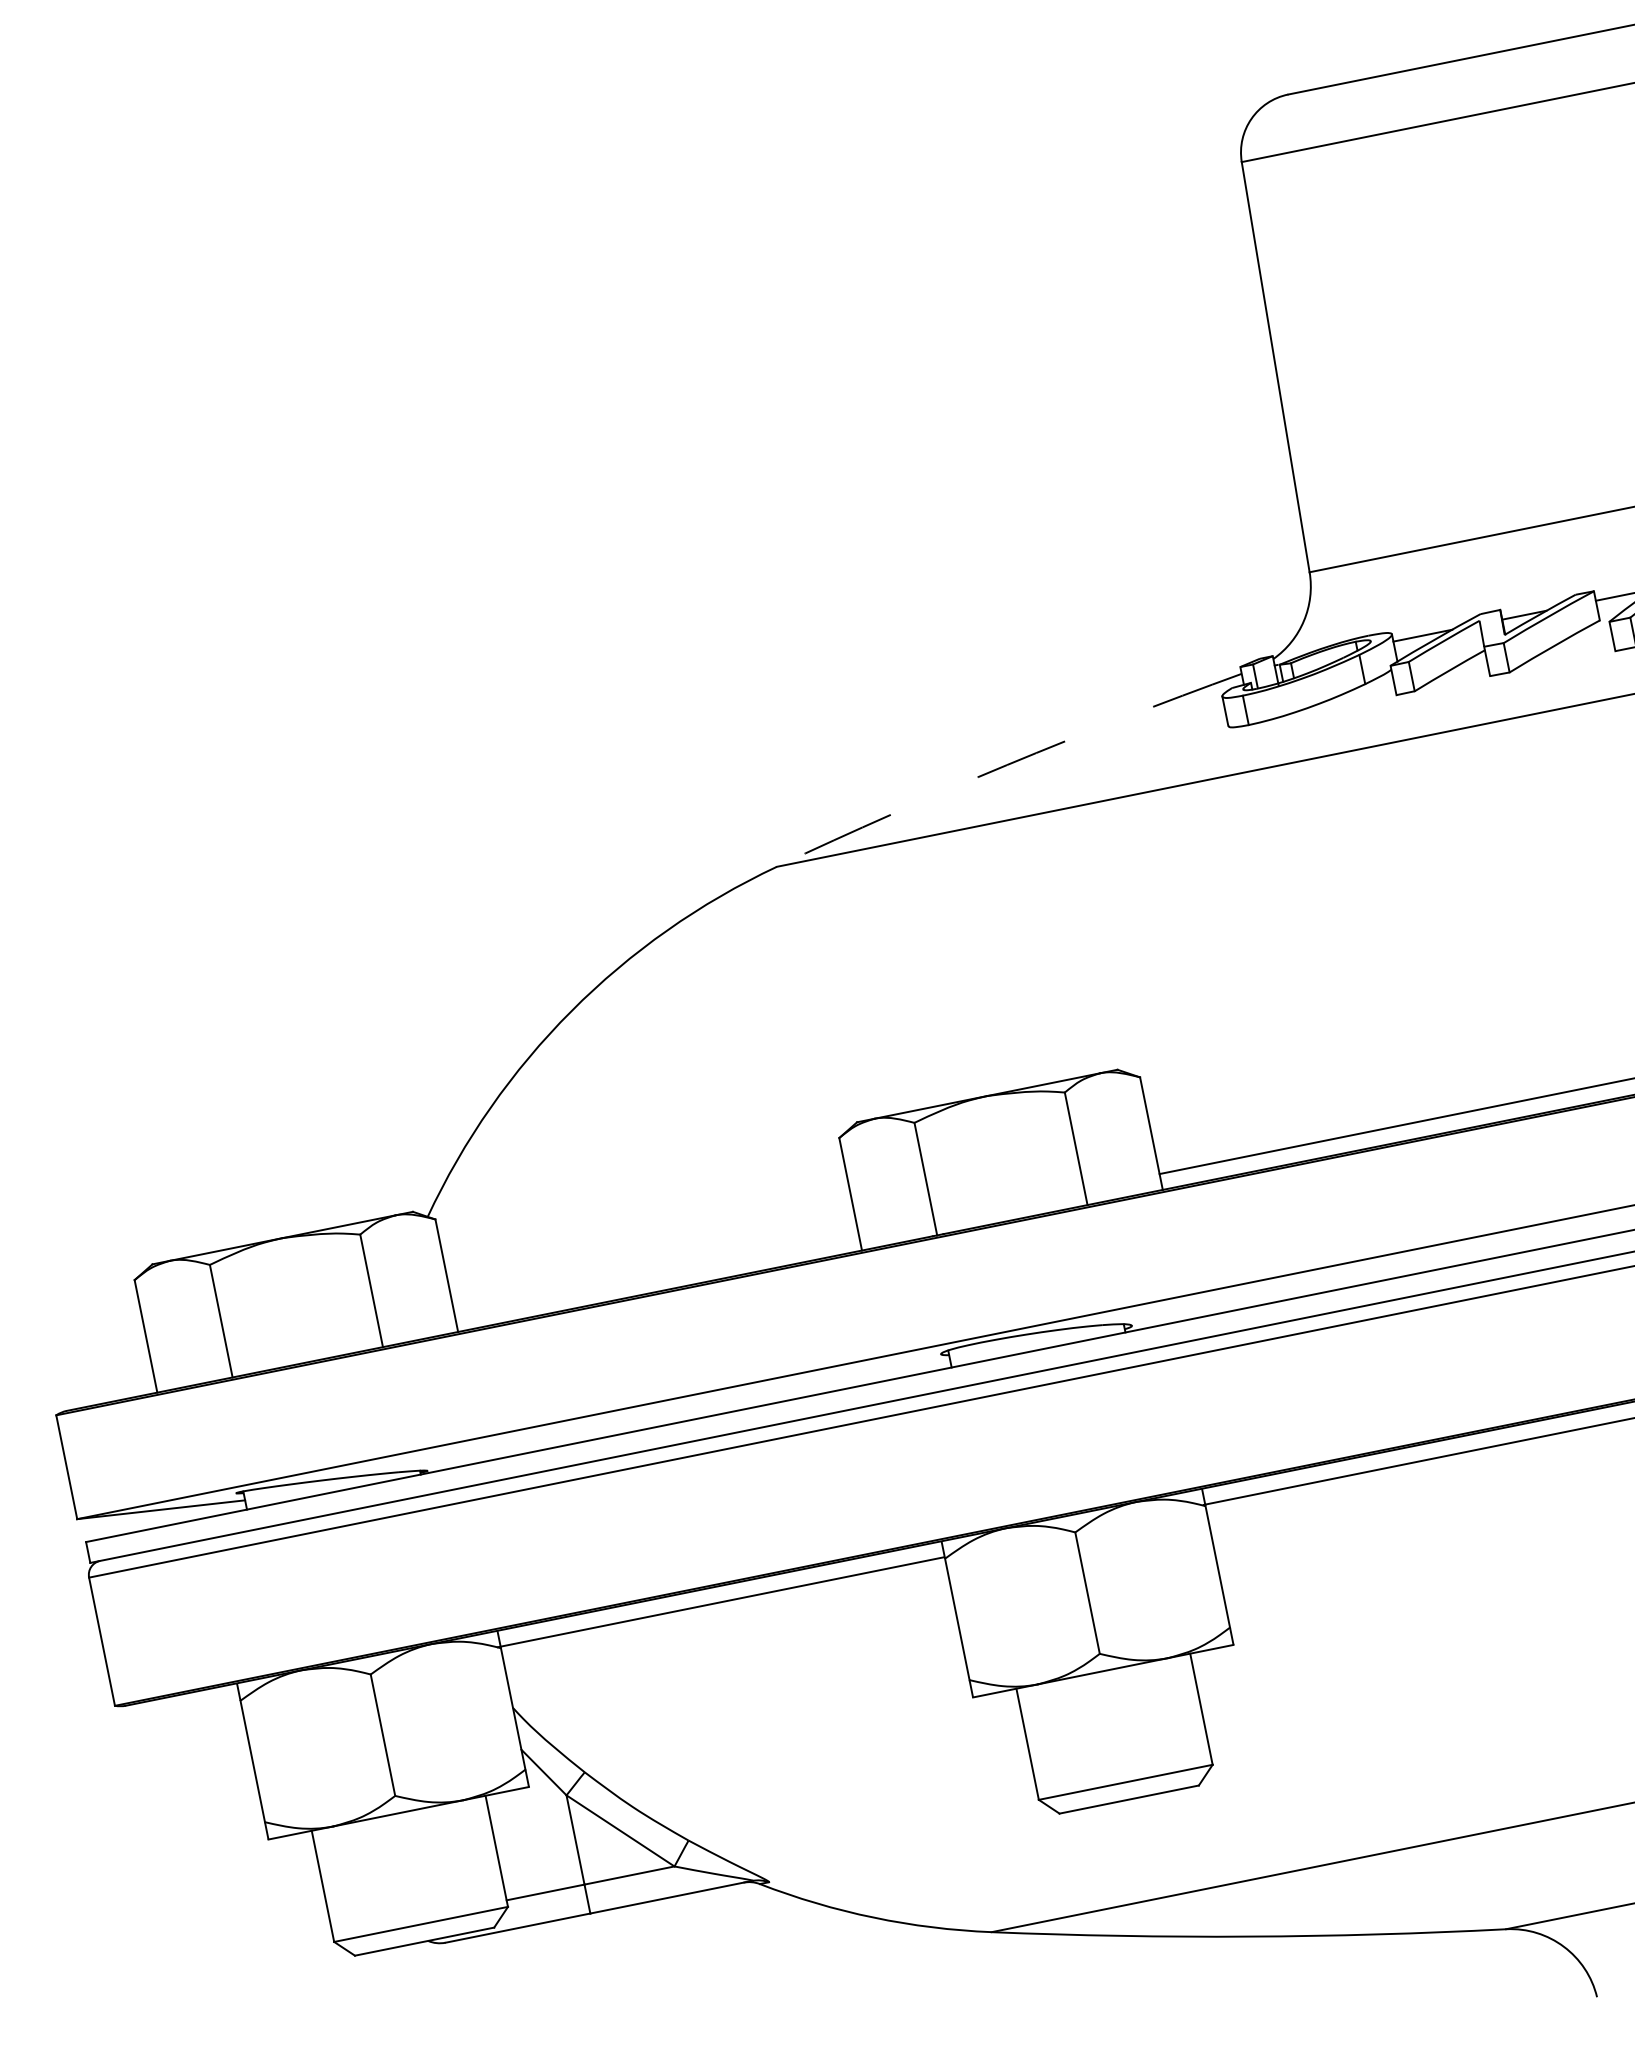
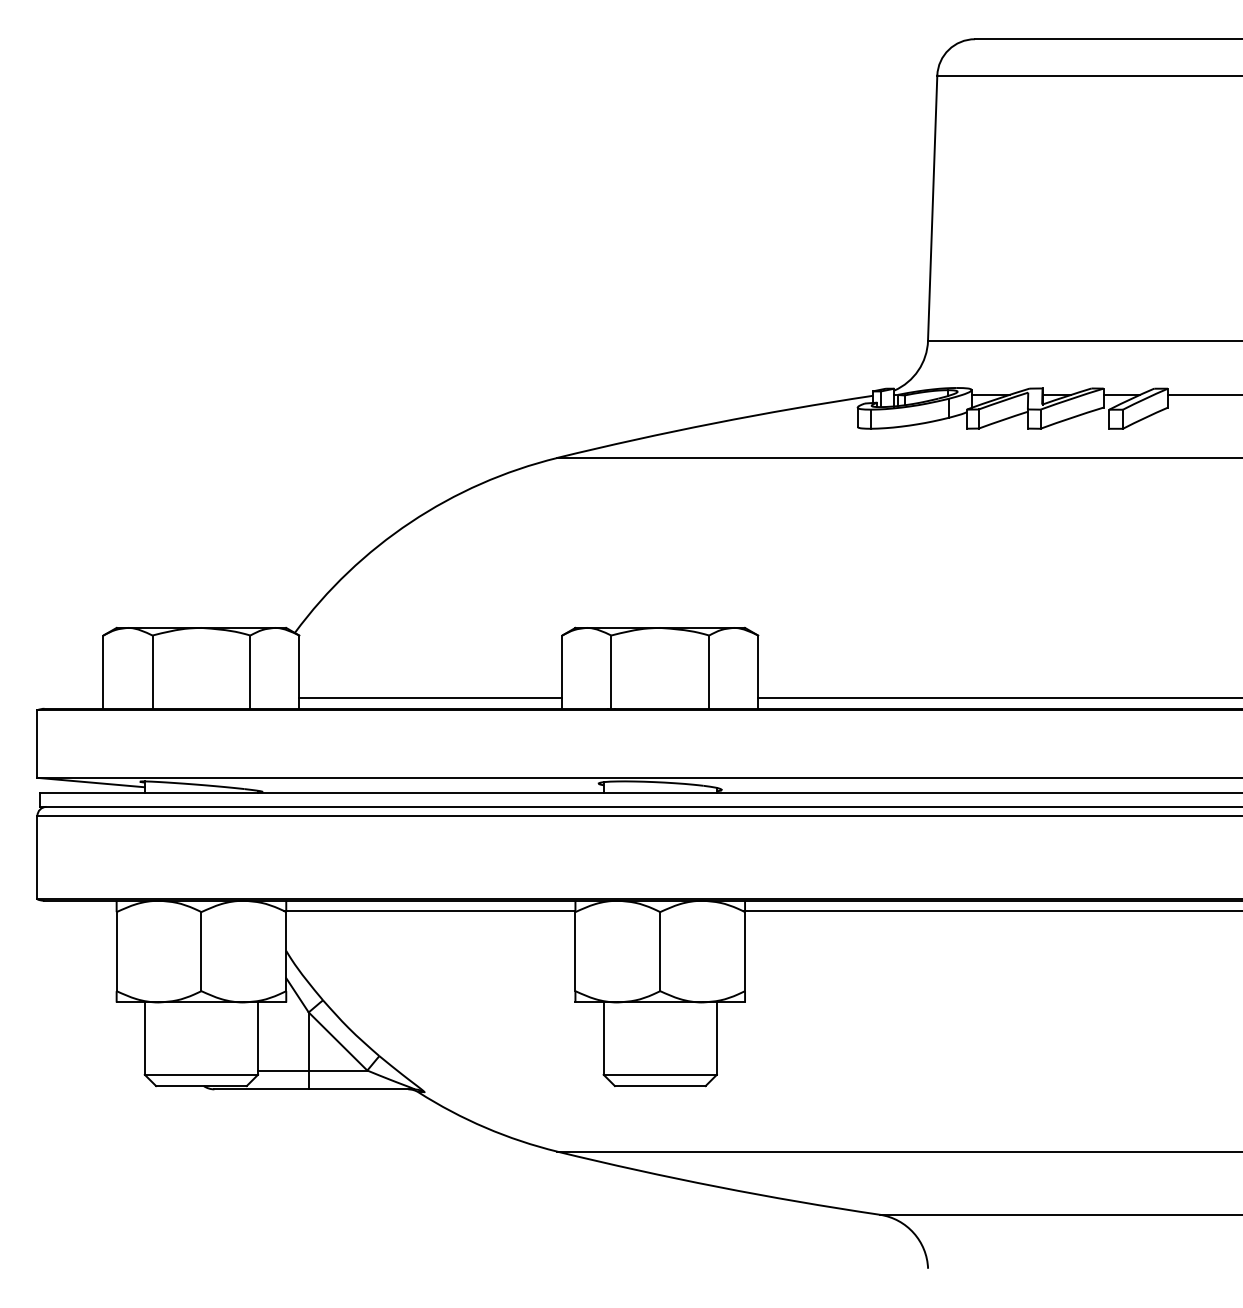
arc: (1007, 765) -> (714, 423), dashed -> solid
line: (656, 1275) -> (430, 698), added

